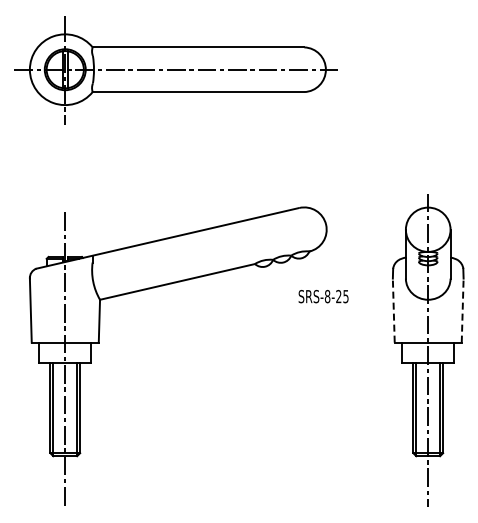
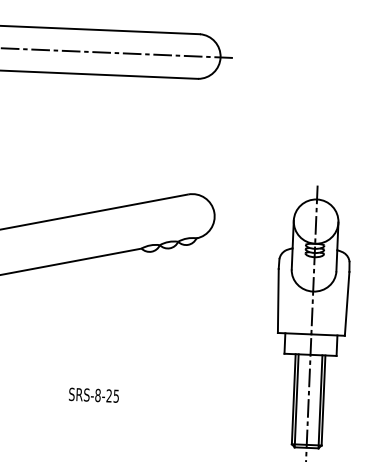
text: (323, 296) -> (93, 395), moved
line: (393, 310) -> (278, 300), dashed -> solid
line: (462, 310) -> (346, 303), dashed -> solid

